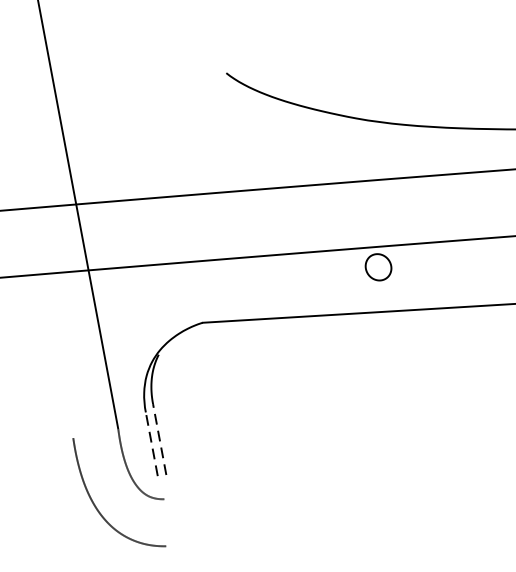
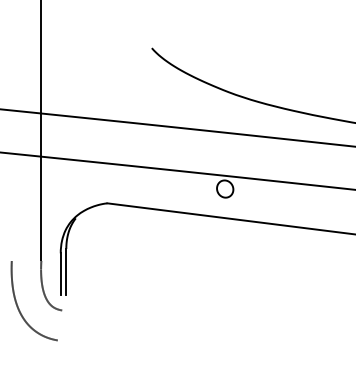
line: (159, 438) -> (66, 271), dashed -> solid
line: (151, 444) -> (60, 274), dashed -> solid

